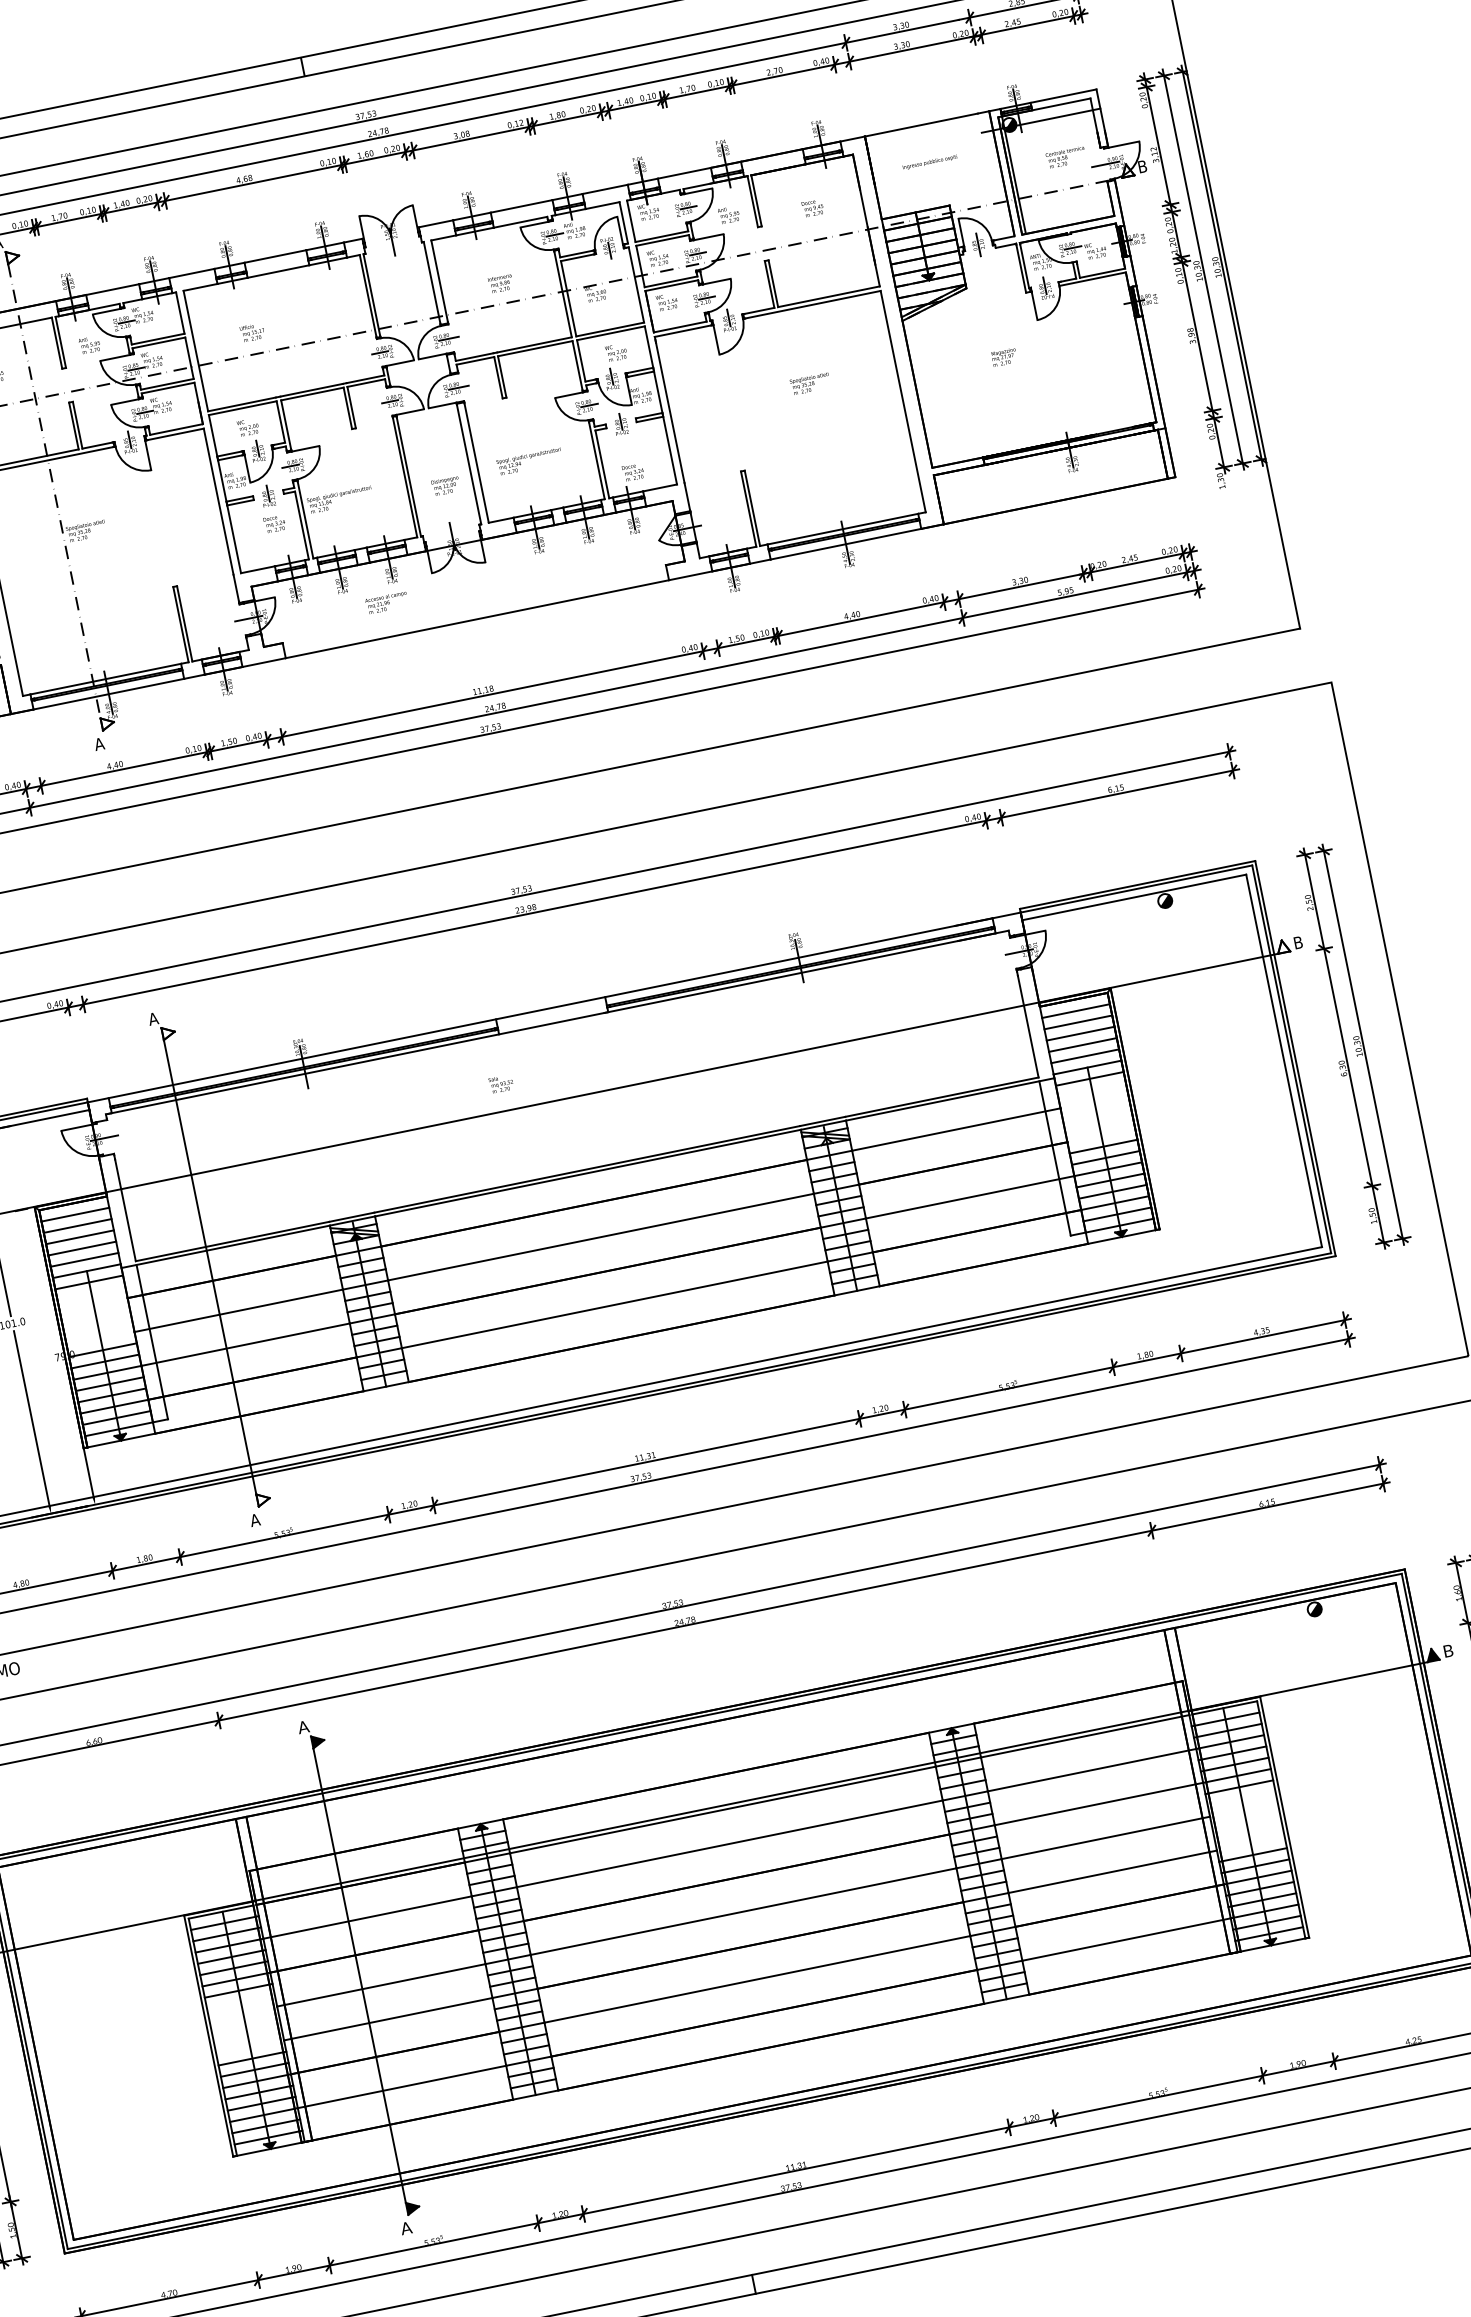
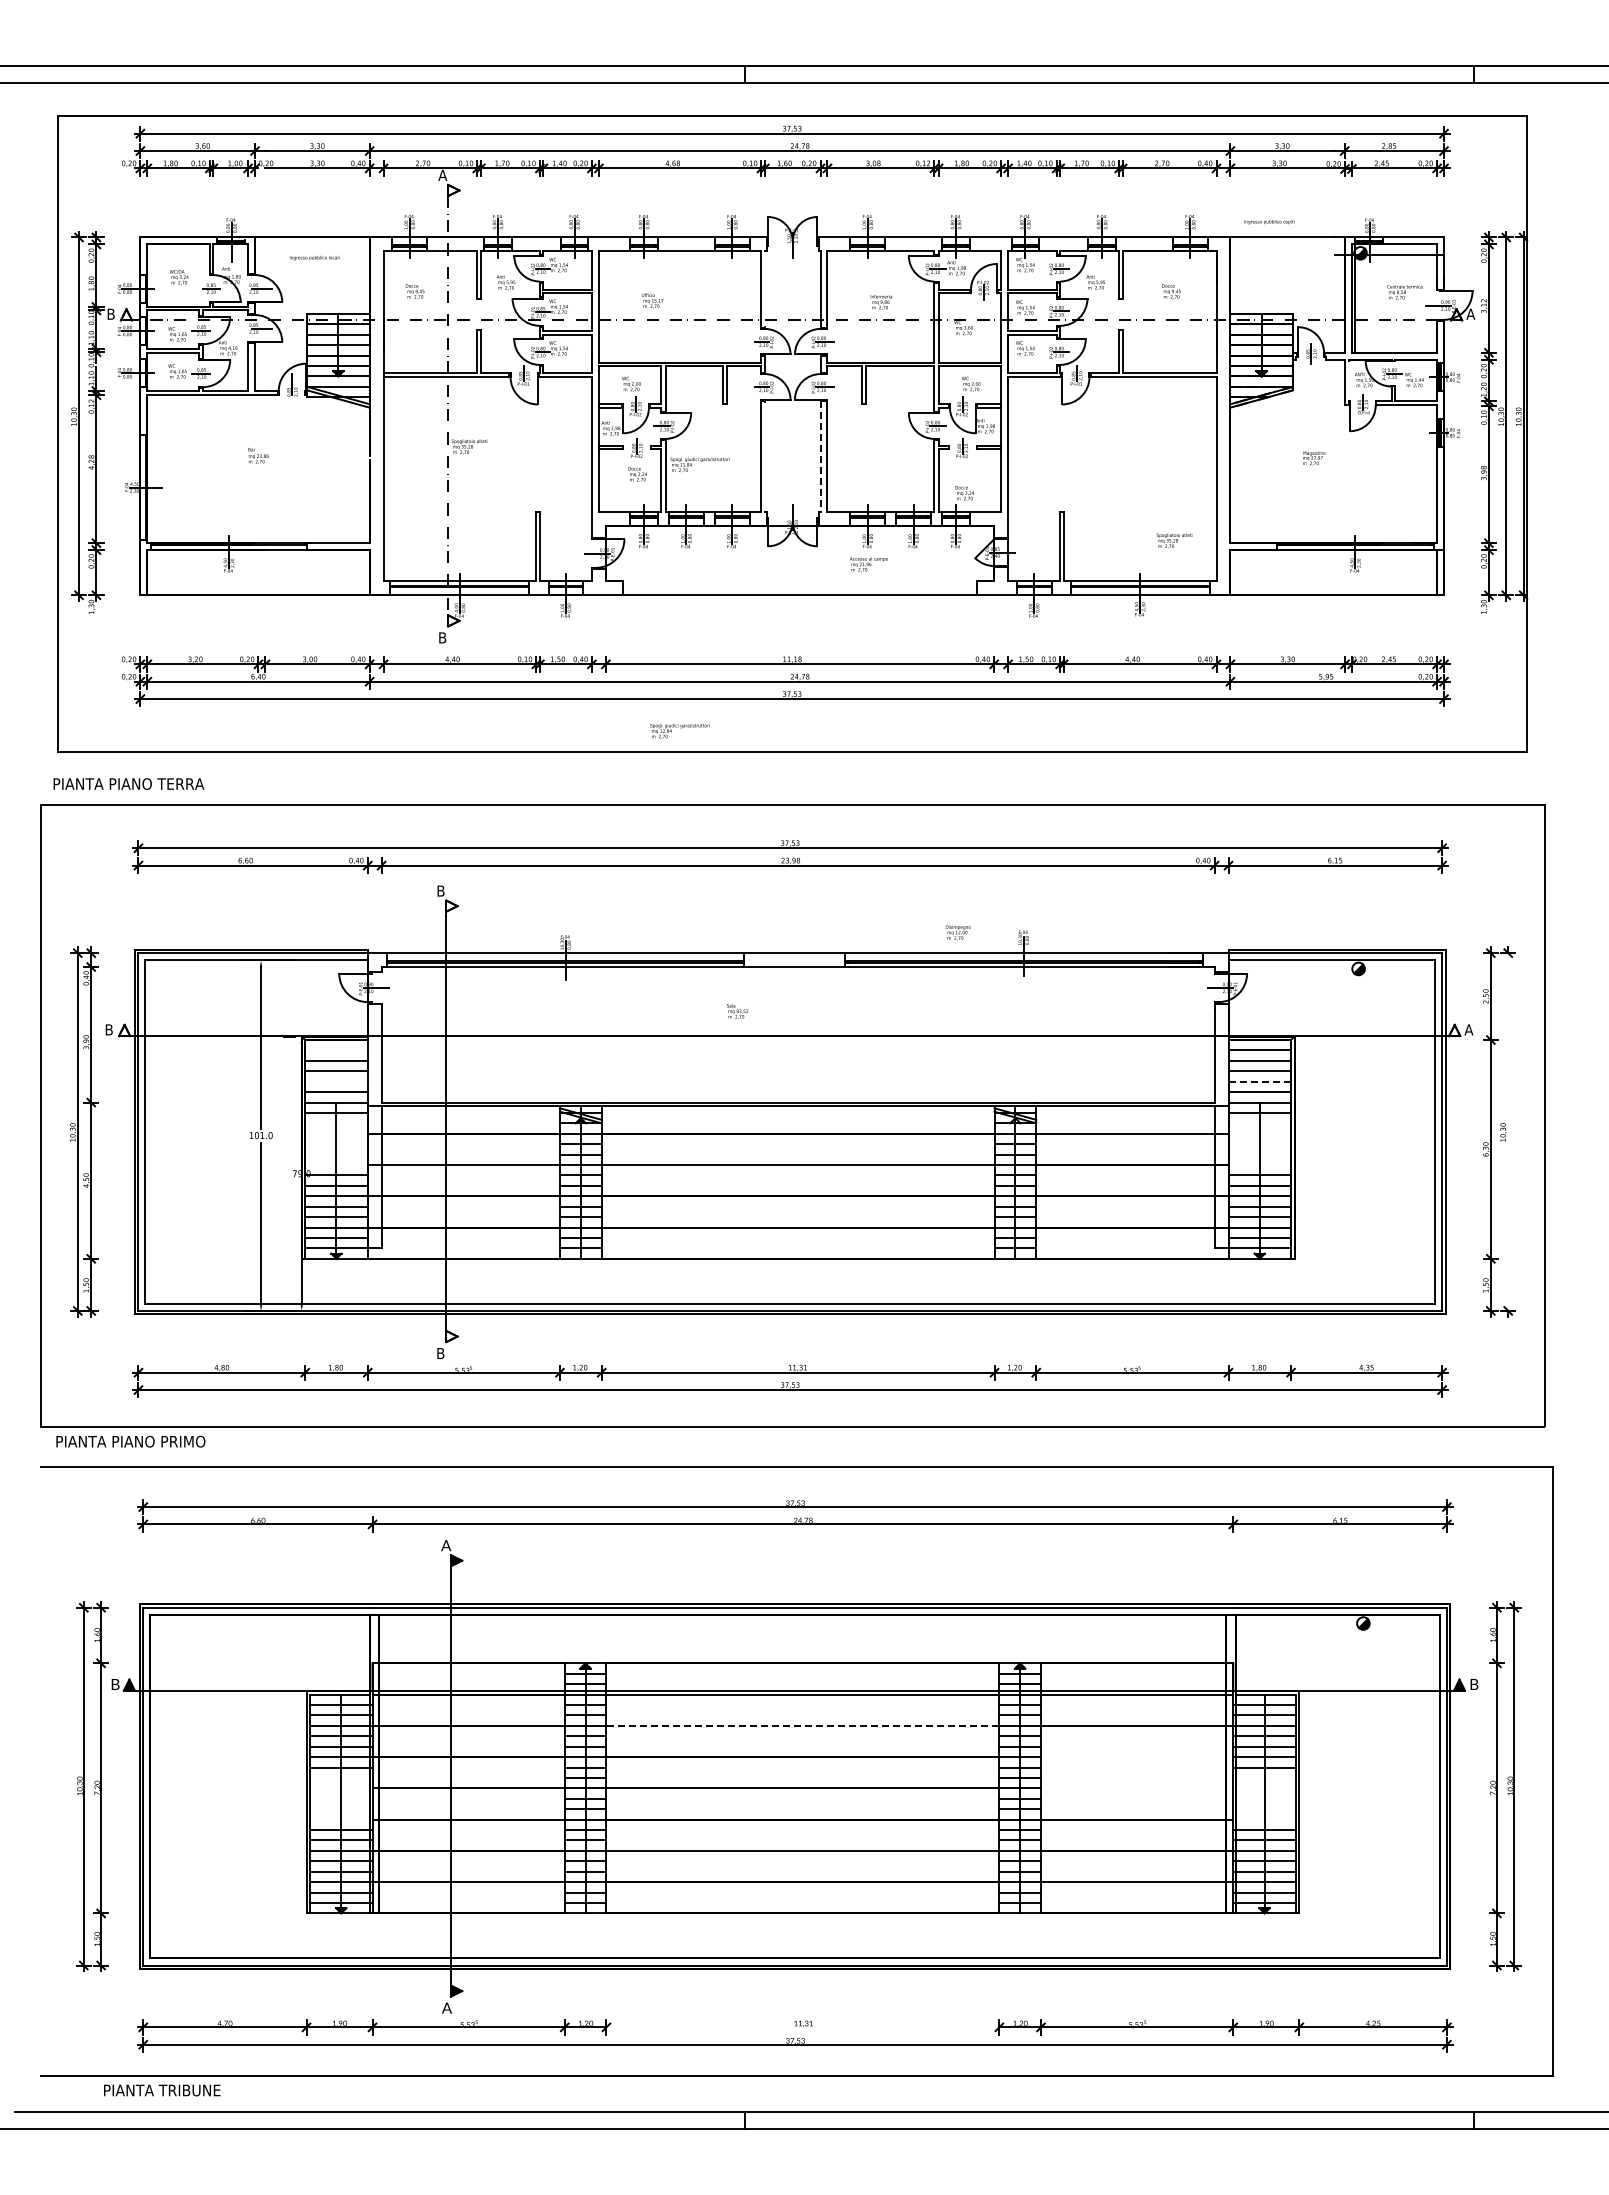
text: (930, 162) -> (1269, 222), moved
text: (1141, 165) -> (1470, 313), B -> A
line: (1024, 265) -> (1348, 380), removed
line: (371, 295) -> (764, 289), removed
text: (810, 383) -> (1174, 540), moved
text: (529, 462) -> (679, 731), moved
line: (469, 464) -> (820, 456), solid -> dashed
line: (408, 475) -> (764, 455), removed
text: (445, 486) -> (957, 932), moved
text: (386, 602) -> (868, 564), moved
text: (99, 743) -> (442, 637), A -> B
text: (1297, 942) -> (1468, 1029), B -> A
text: (152, 1018) -> (440, 890), A -> B
line: (1082, 1044) -> (1259, 1081), solid -> dashed
line: (1363, 1044) -> (1508, 1131), removed
line: (75, 1214) -> (336, 1050), removed
line: (82, 1248) -> (336, 1081), removed
text: (254, 1520) -> (440, 1353), A -> B
line: (1099, 1804) -> (1137, 1757), removed
line: (1106, 1838) -> (1137, 1788), removed
line: (729, 1843) -> (802, 1725), solid -> dashed
line: (795, 2170) -> (802, 2027), removed

